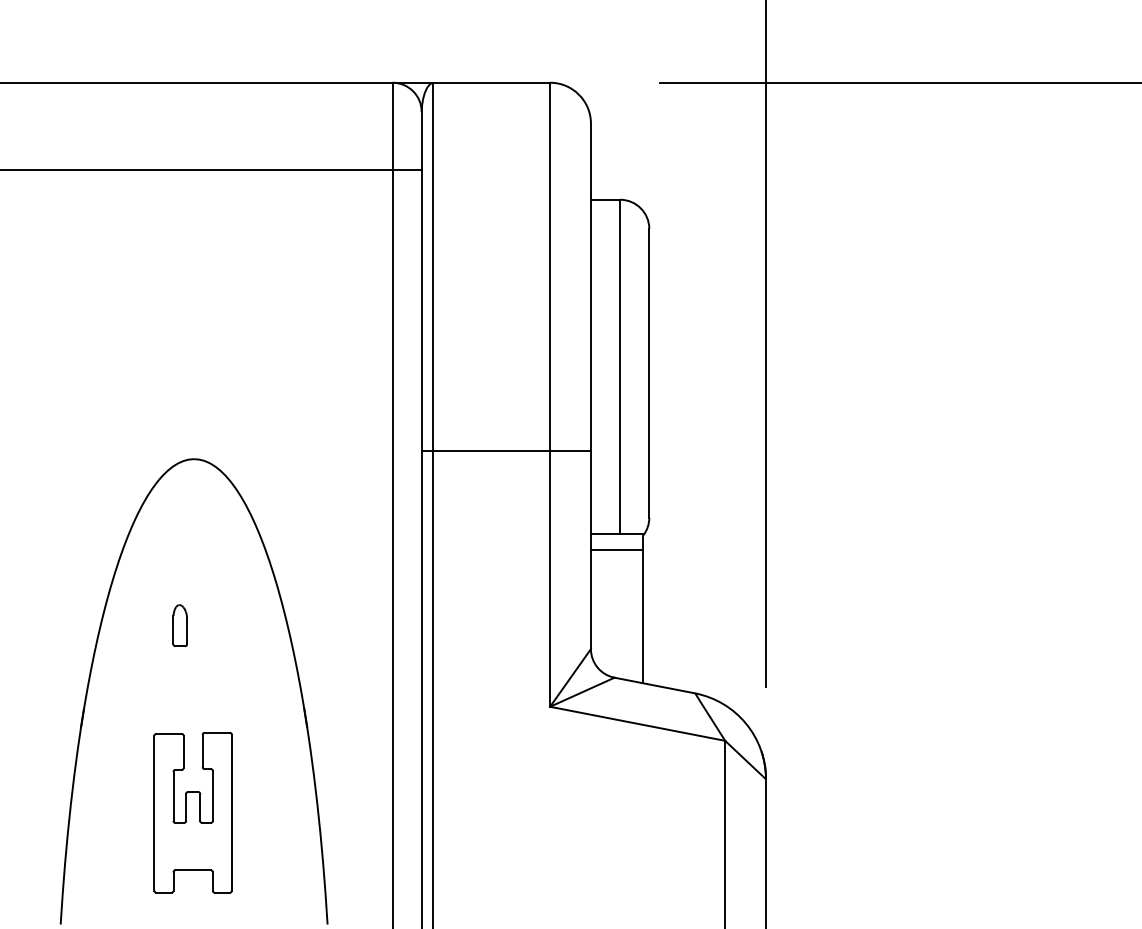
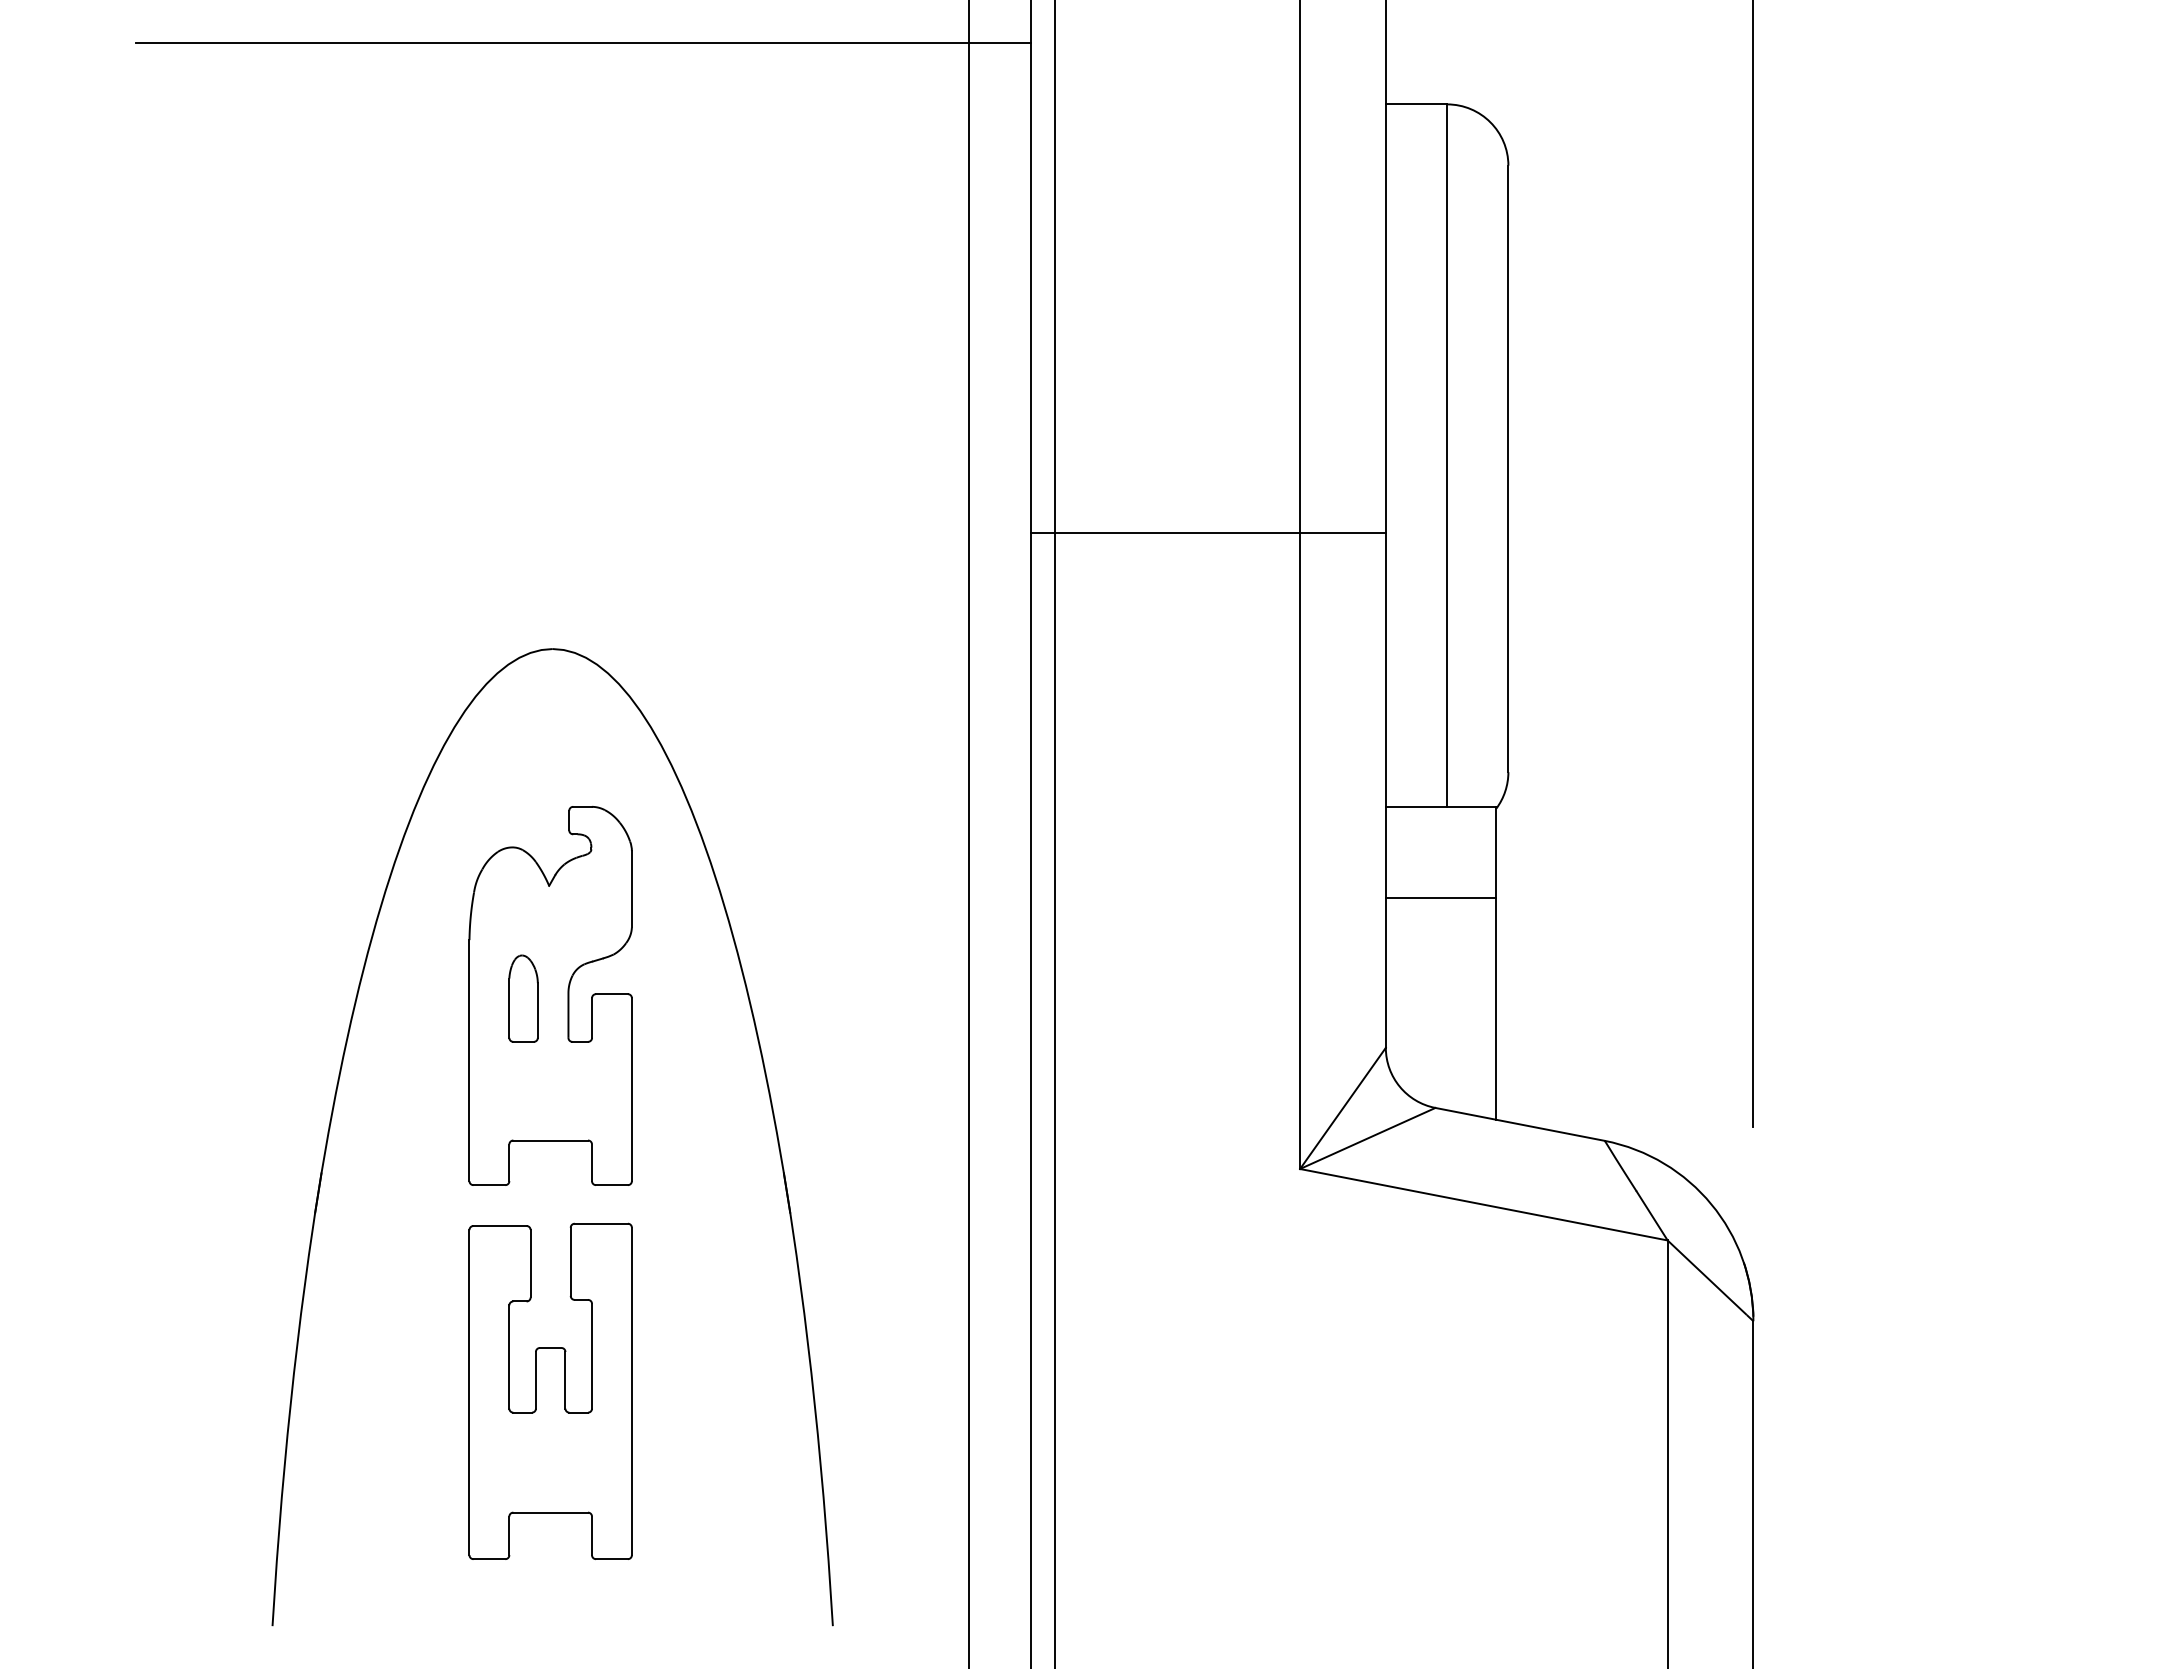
line: (505, 450) -> (1206, 532), moved
line: (616, 549) -> (1439, 897), moved
part: (192, 624) -> (549, 996), added

